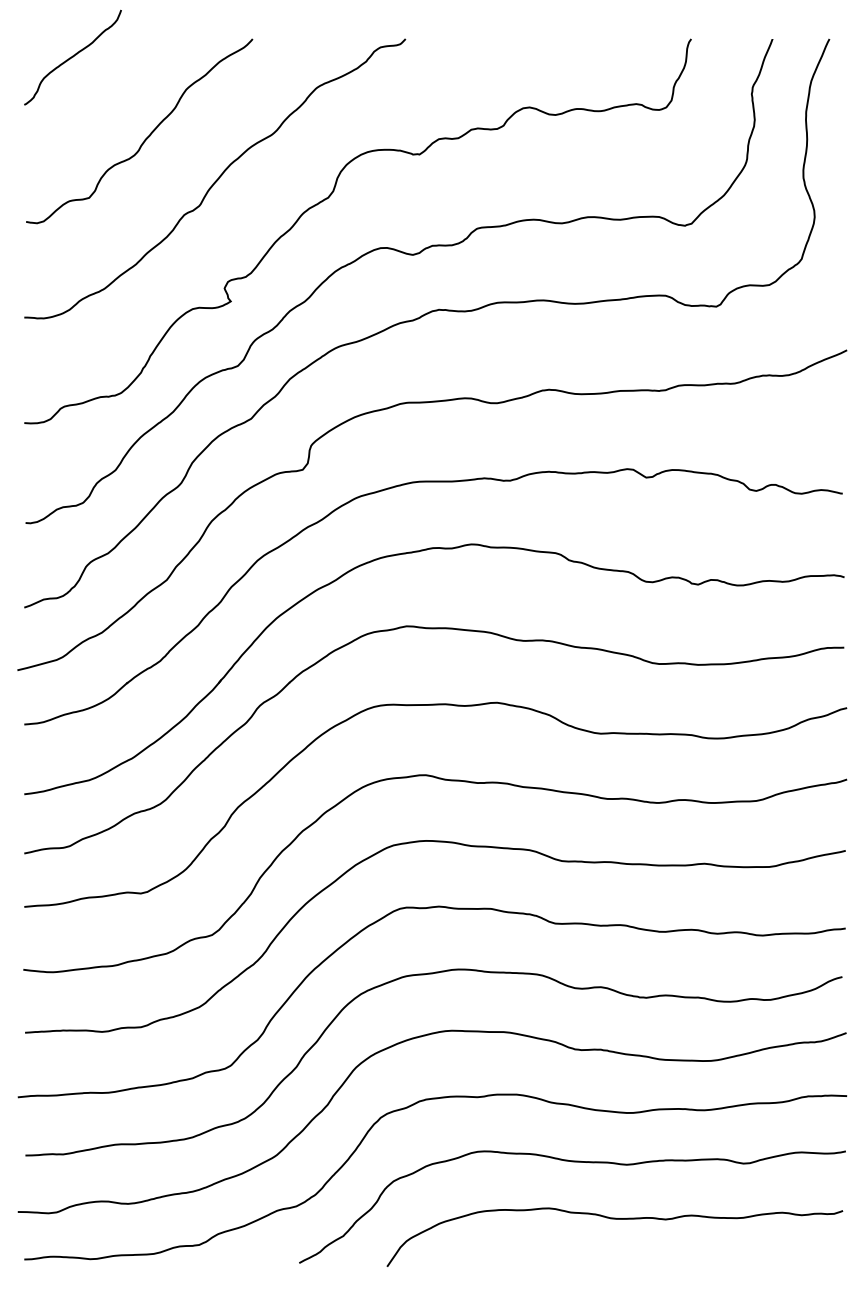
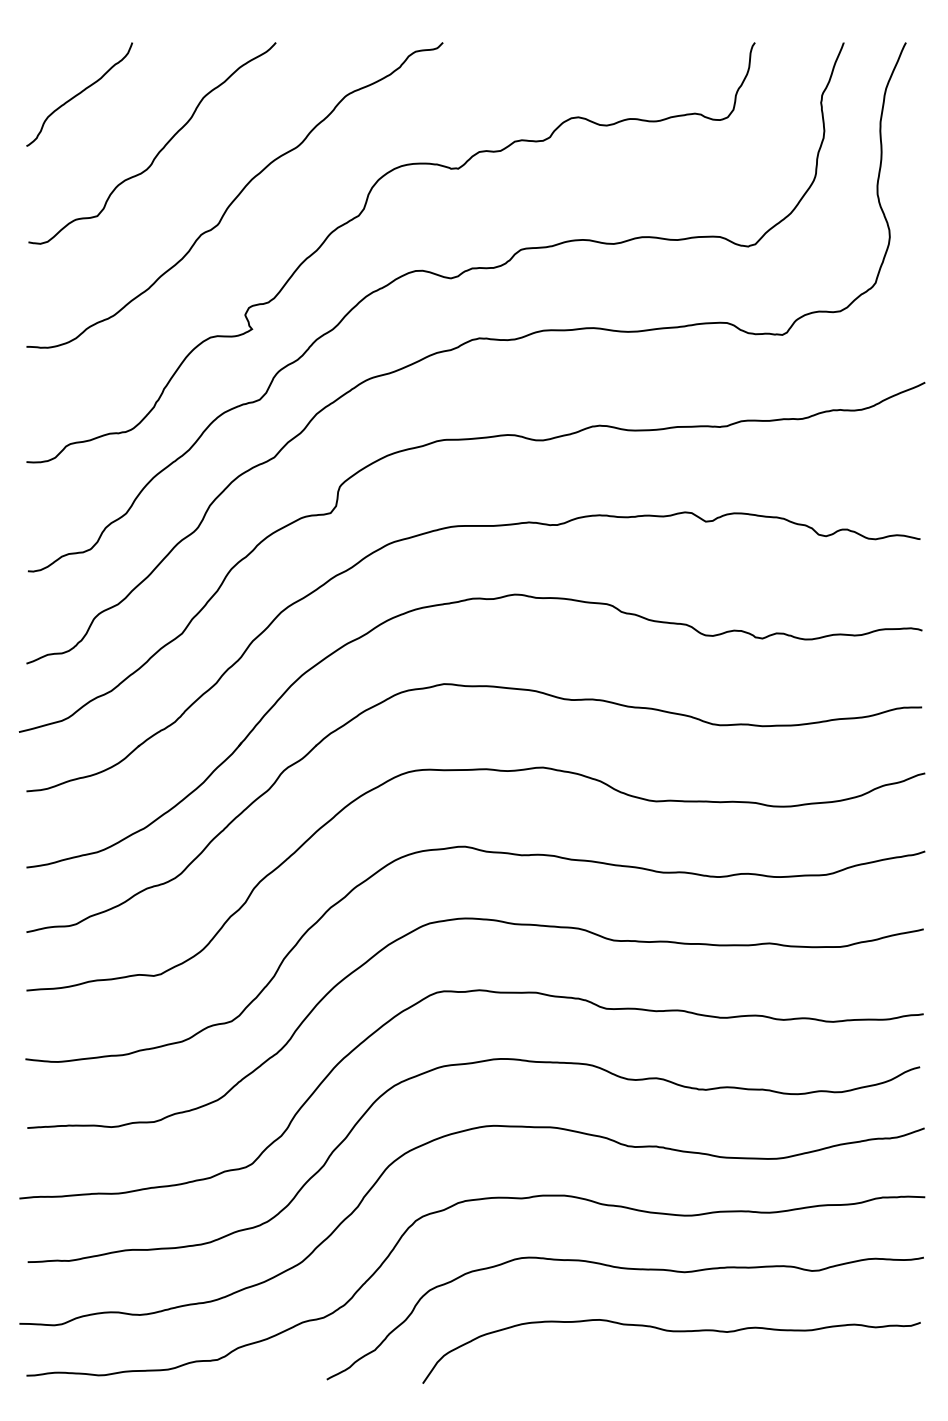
curve: (72, 57) -> (79, 94), moved

